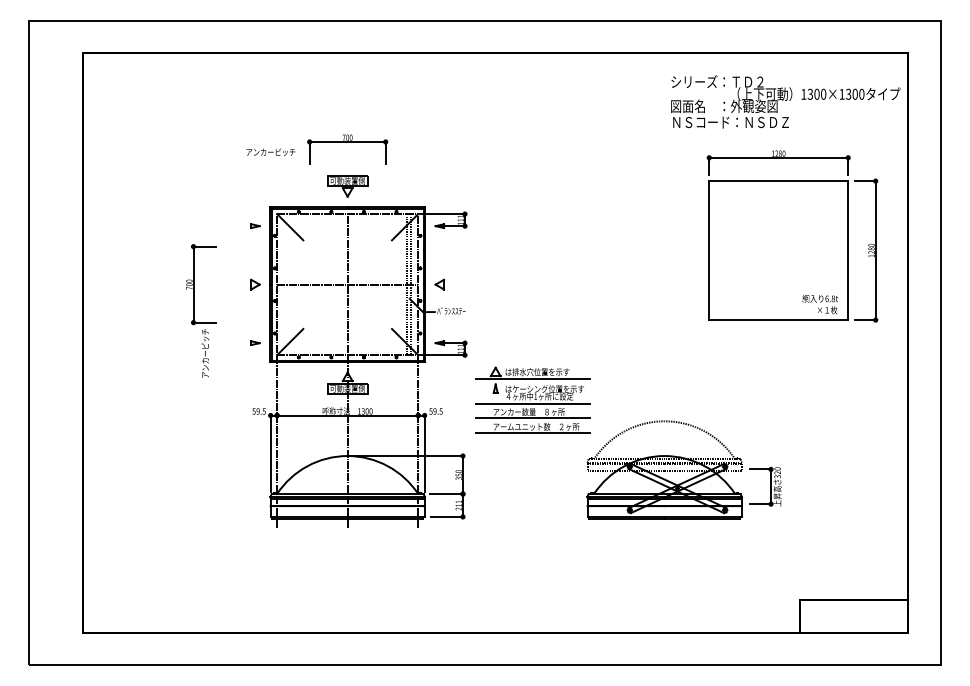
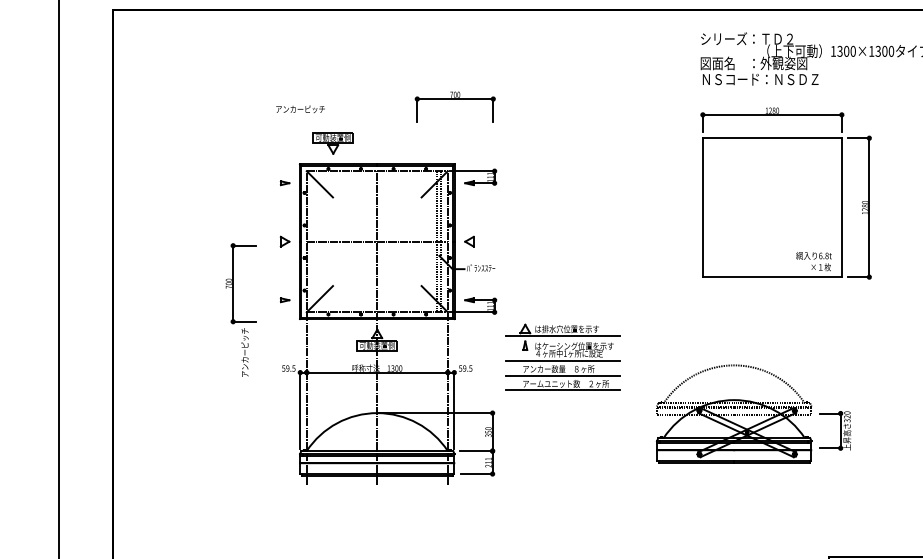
part: (347, 142) -> (455, 99), moved
part: (347, 186) -> (333, 143), moved
part: (792, 236) -> (786, 193), moved
part: (194, 310) -> (234, 309), moved
part: (683, 469) -> (753, 413), moved

